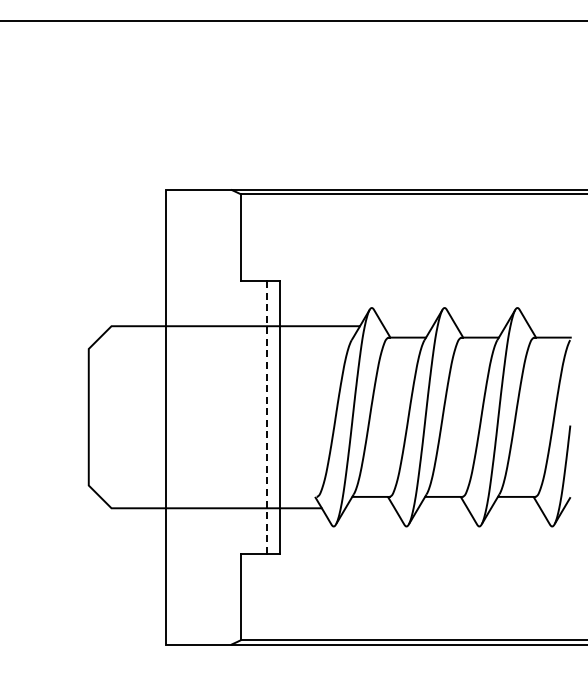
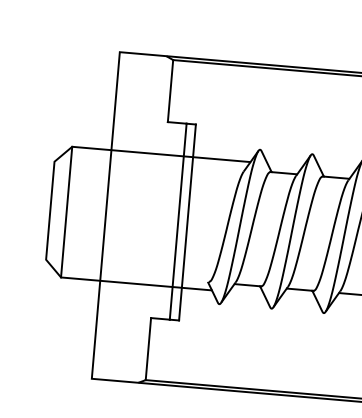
line: (111, 417) -> (66, 212), added
line: (267, 417) -> (178, 221), dashed -> solid

